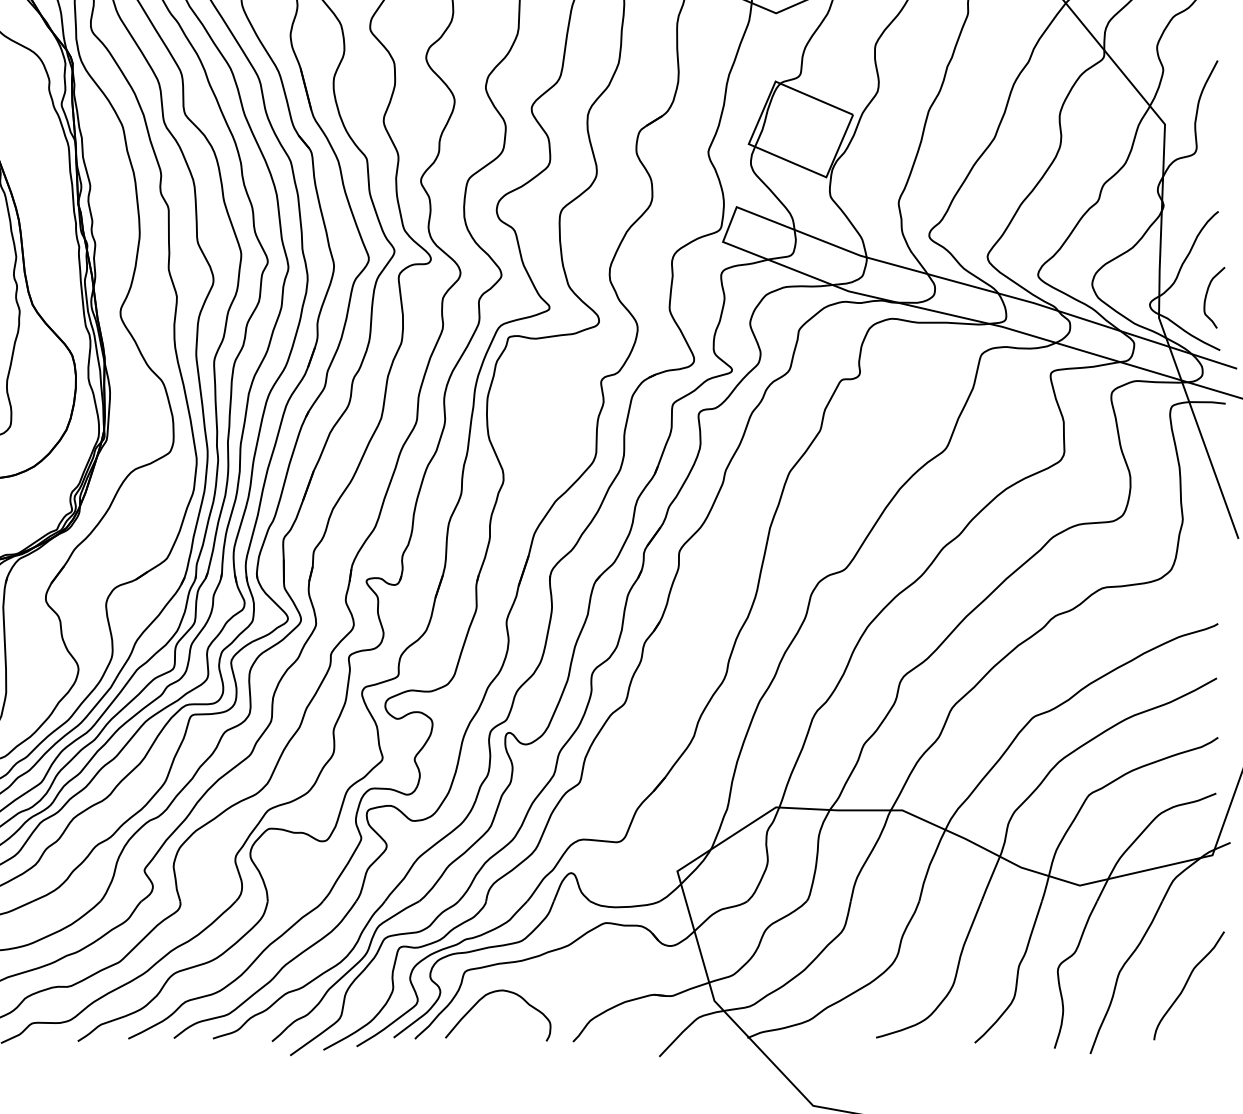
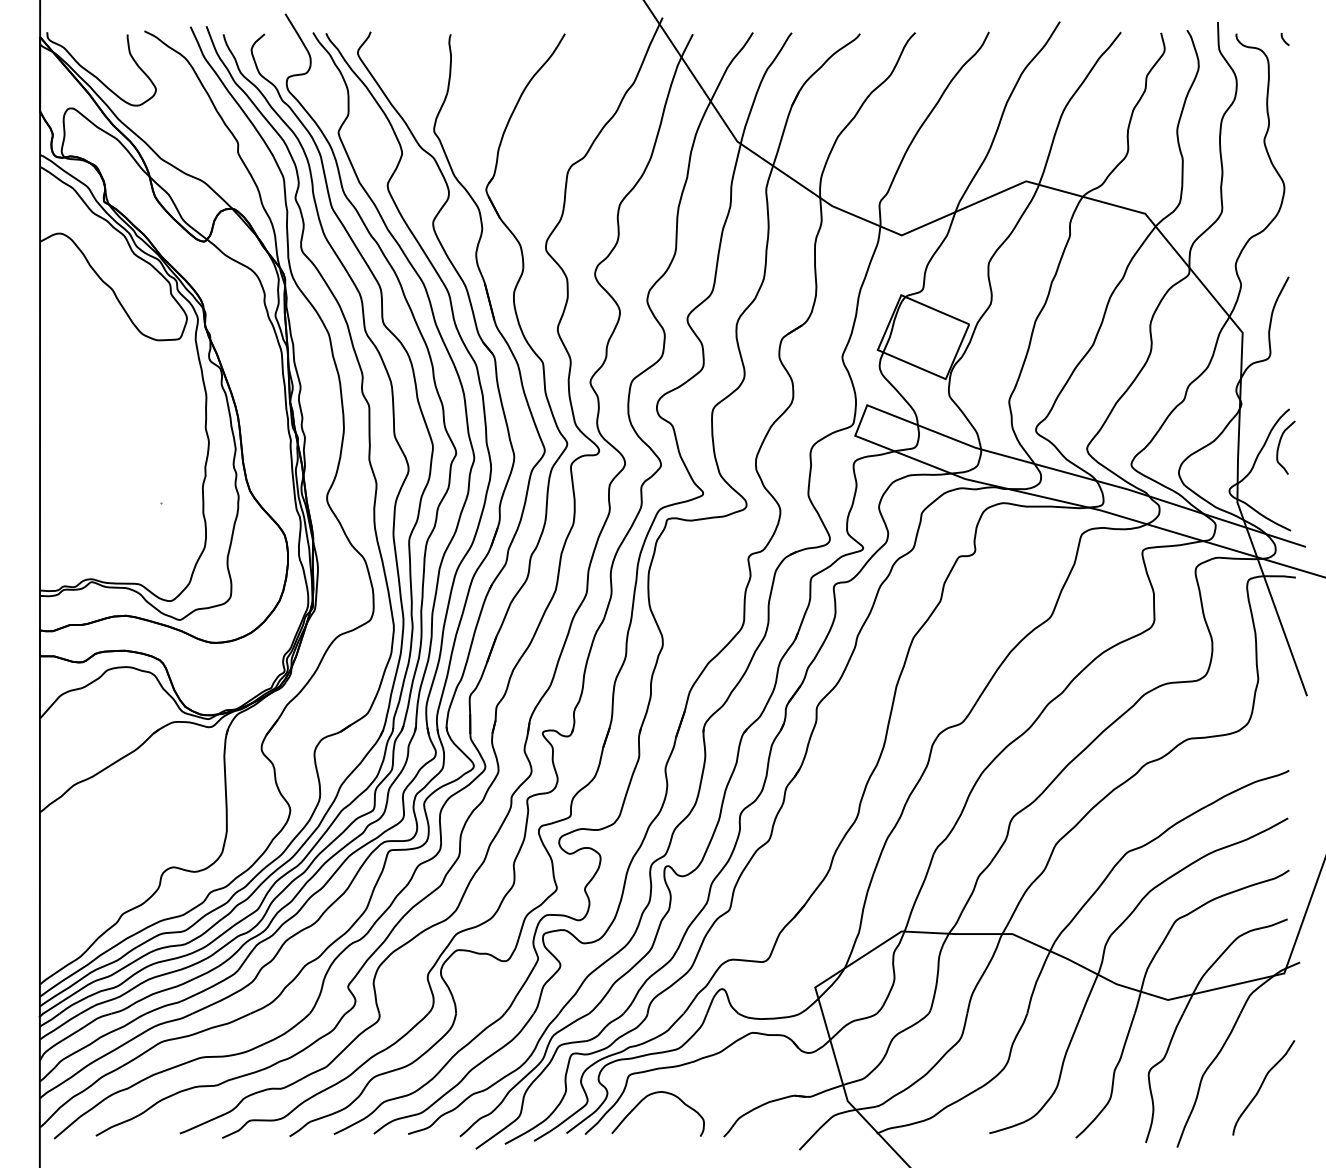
curve: (1207, 297) -> (1279, 447), moved

